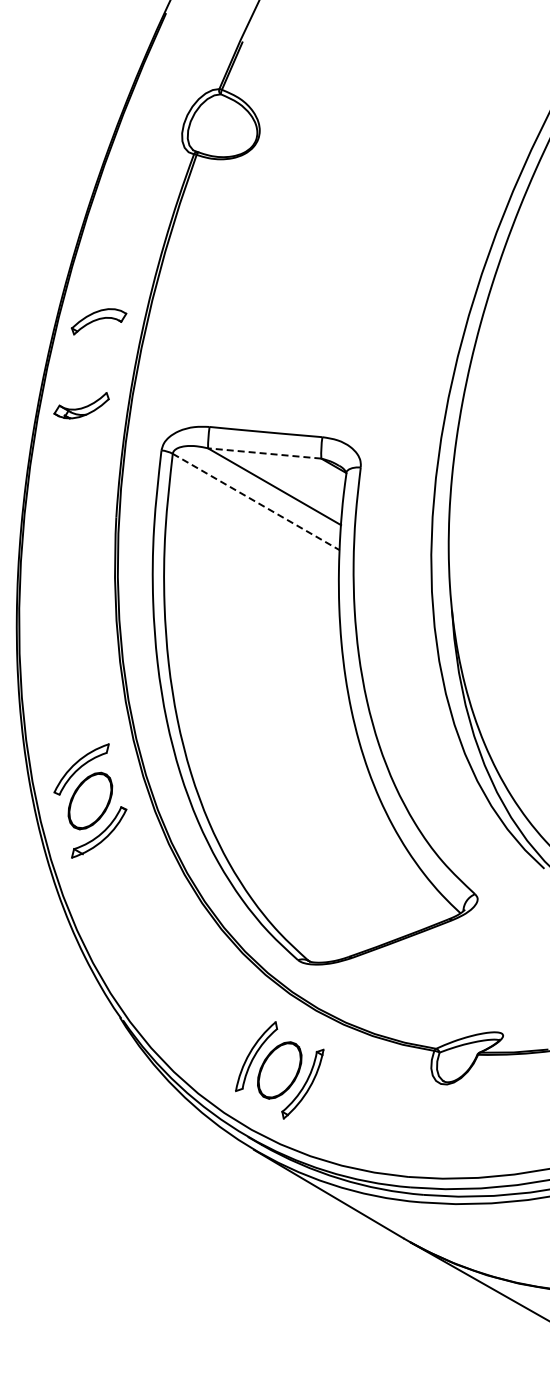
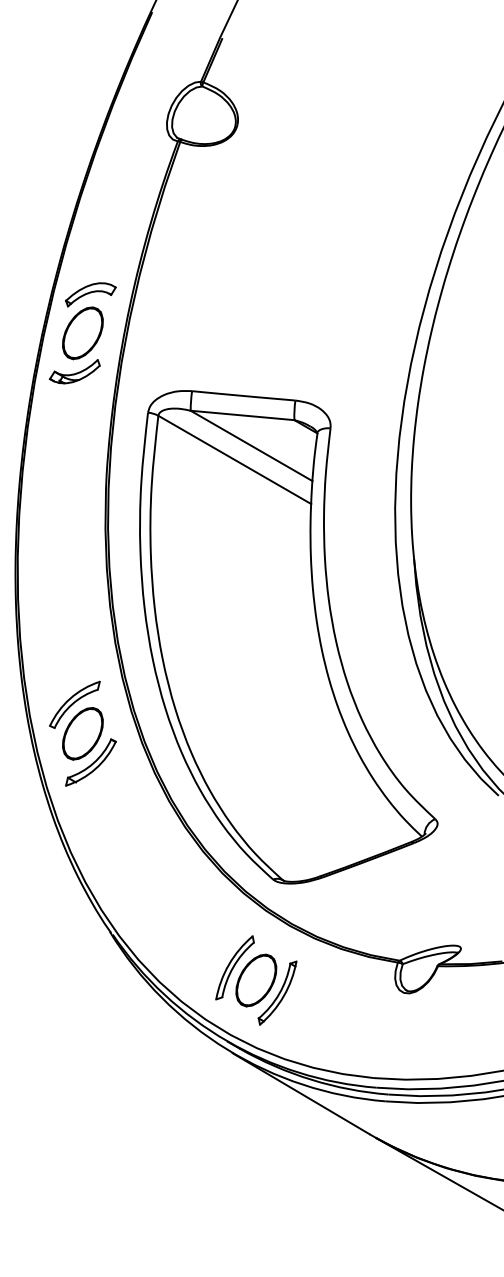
part: (90, 363) -> (83, 333), added
line: (264, 453) -> (242, 415), dashed -> solid
line: (256, 502) -> (235, 460), dashed -> solid

